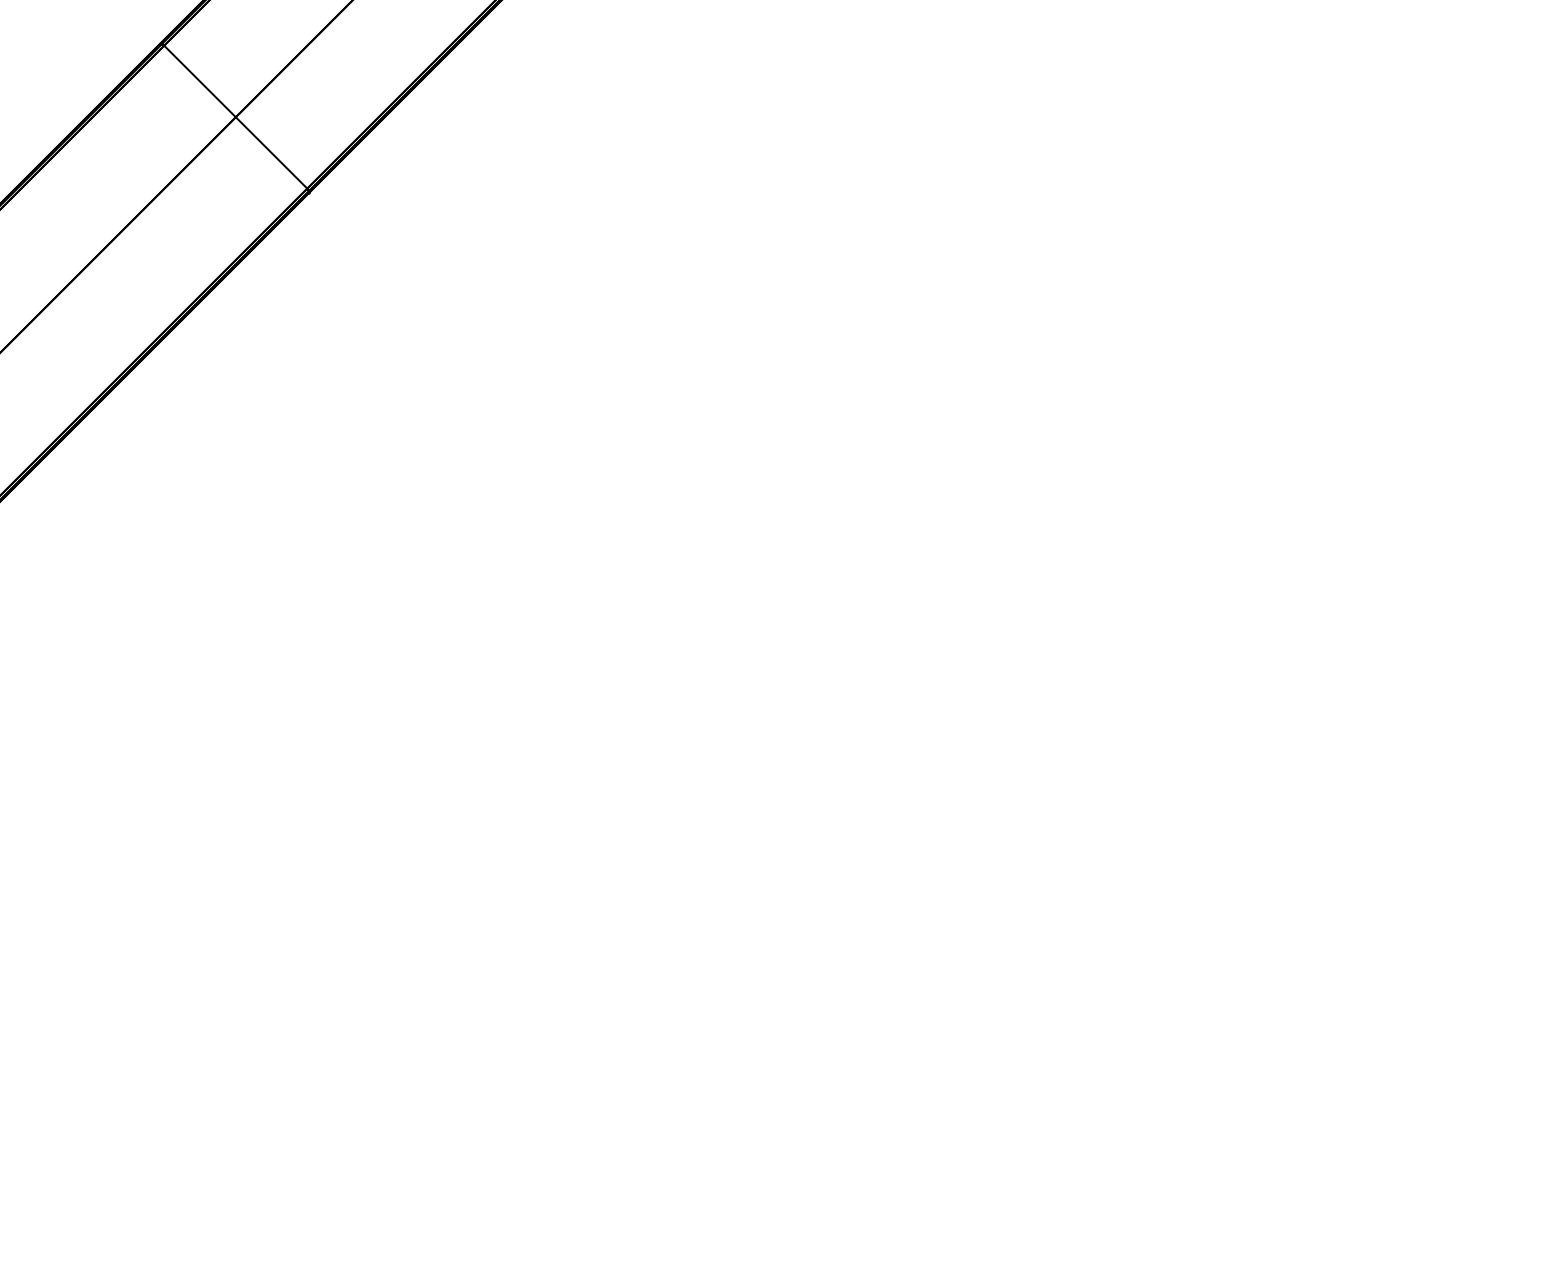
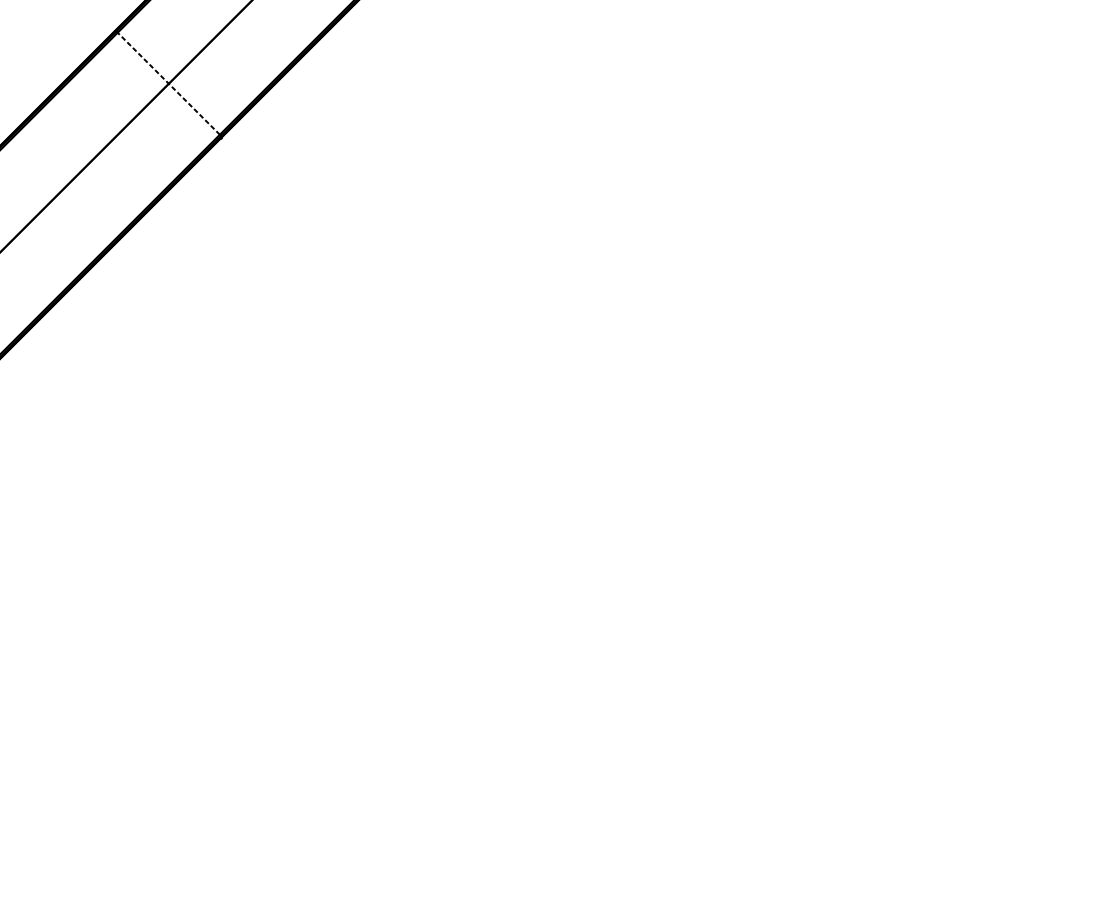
line: (235, 116) -> (168, 83), solid -> dashed

